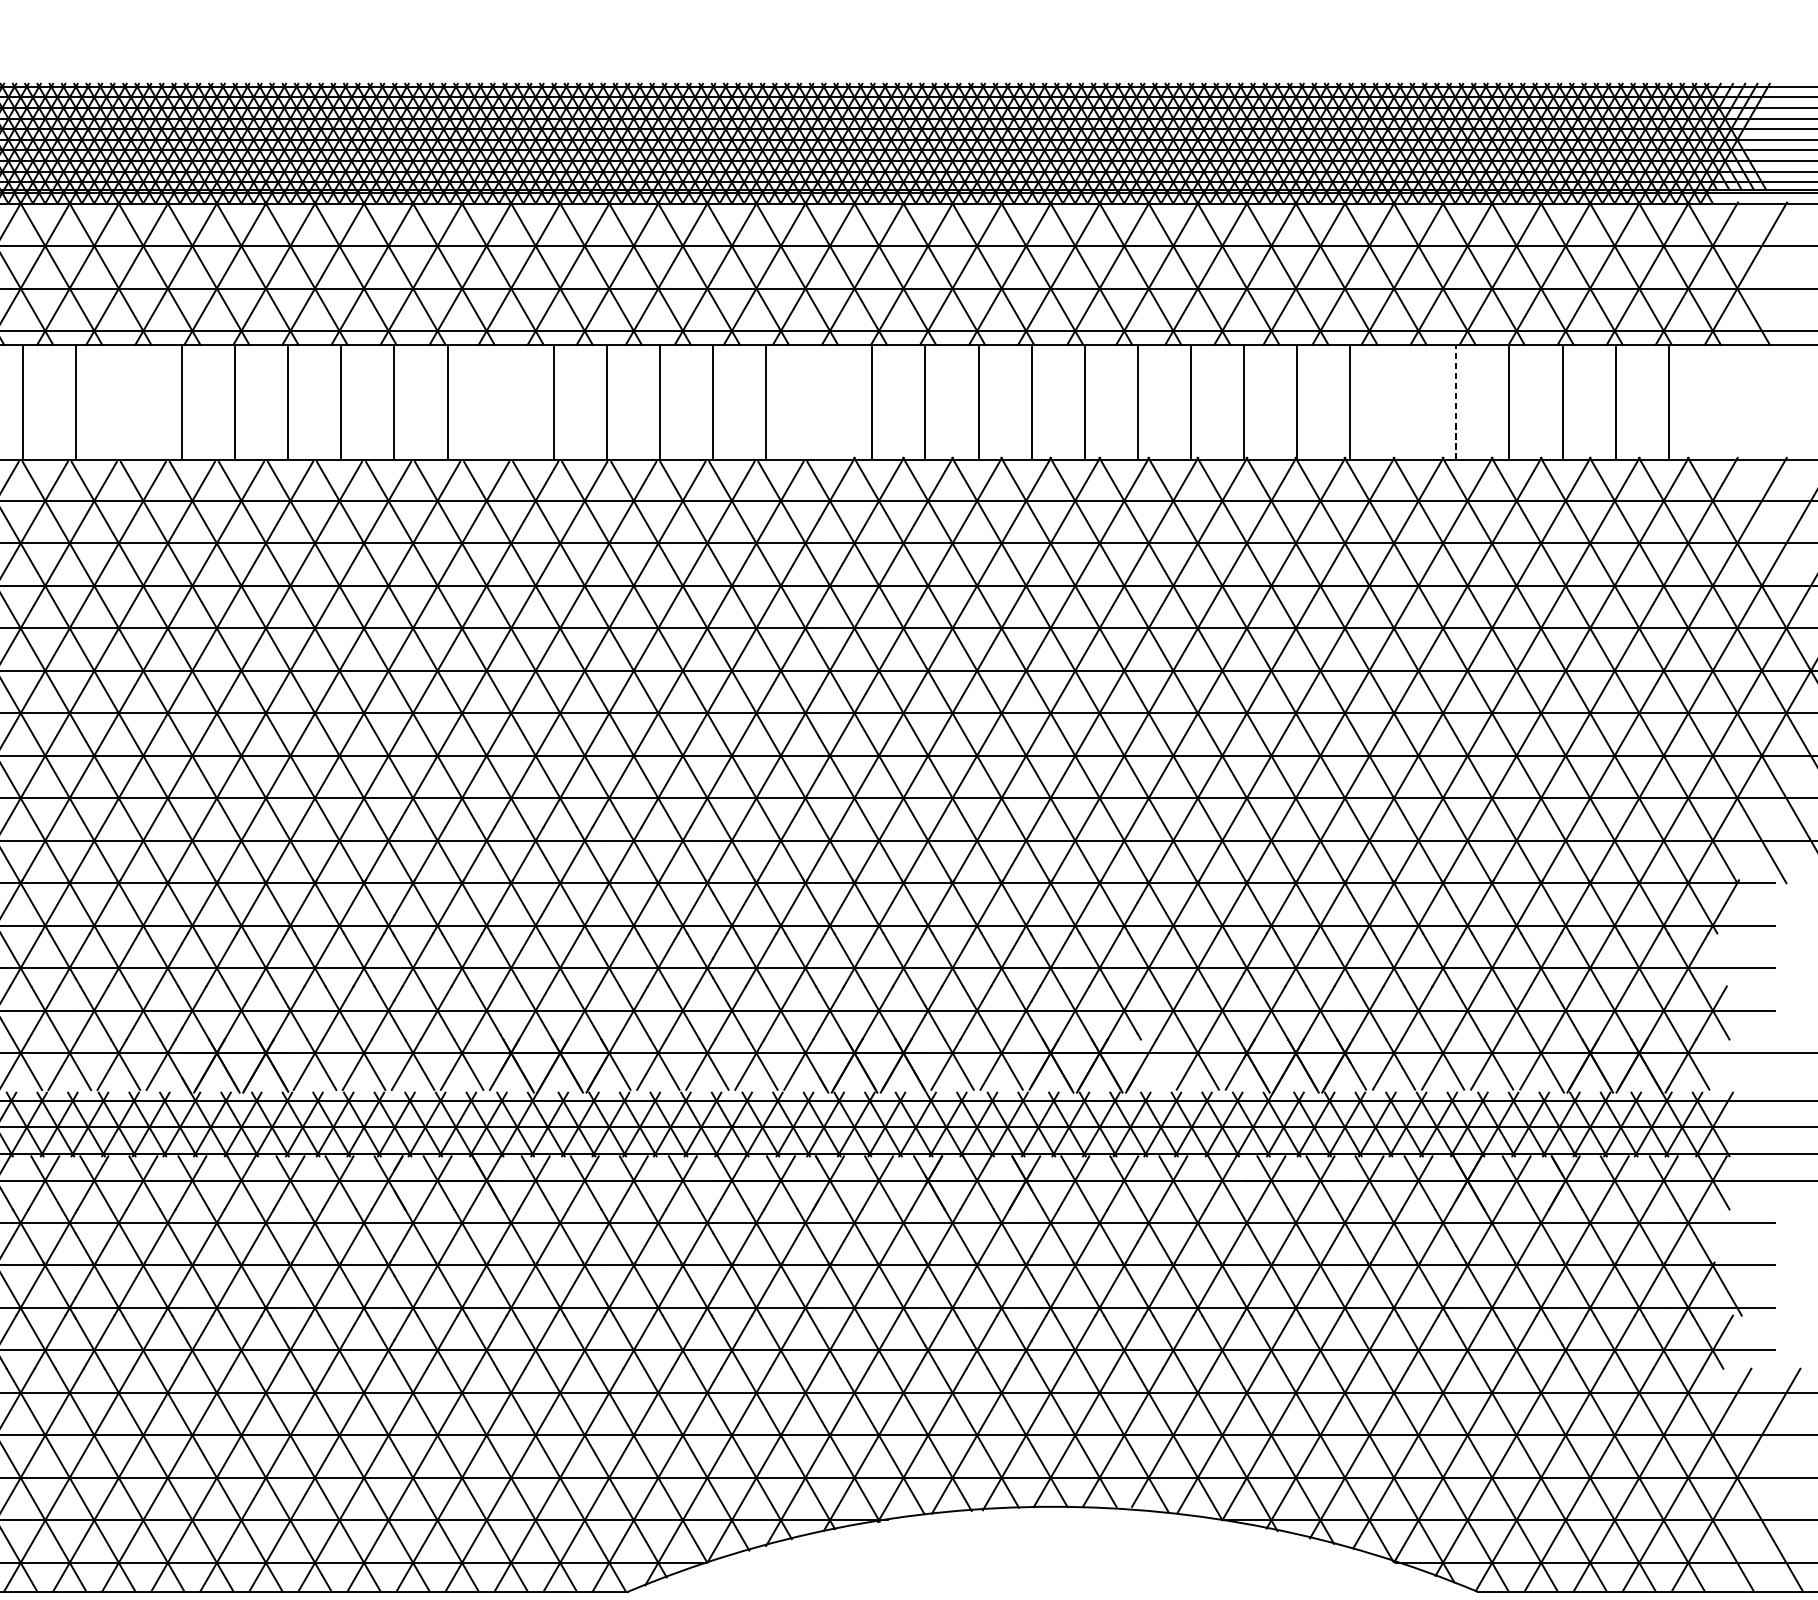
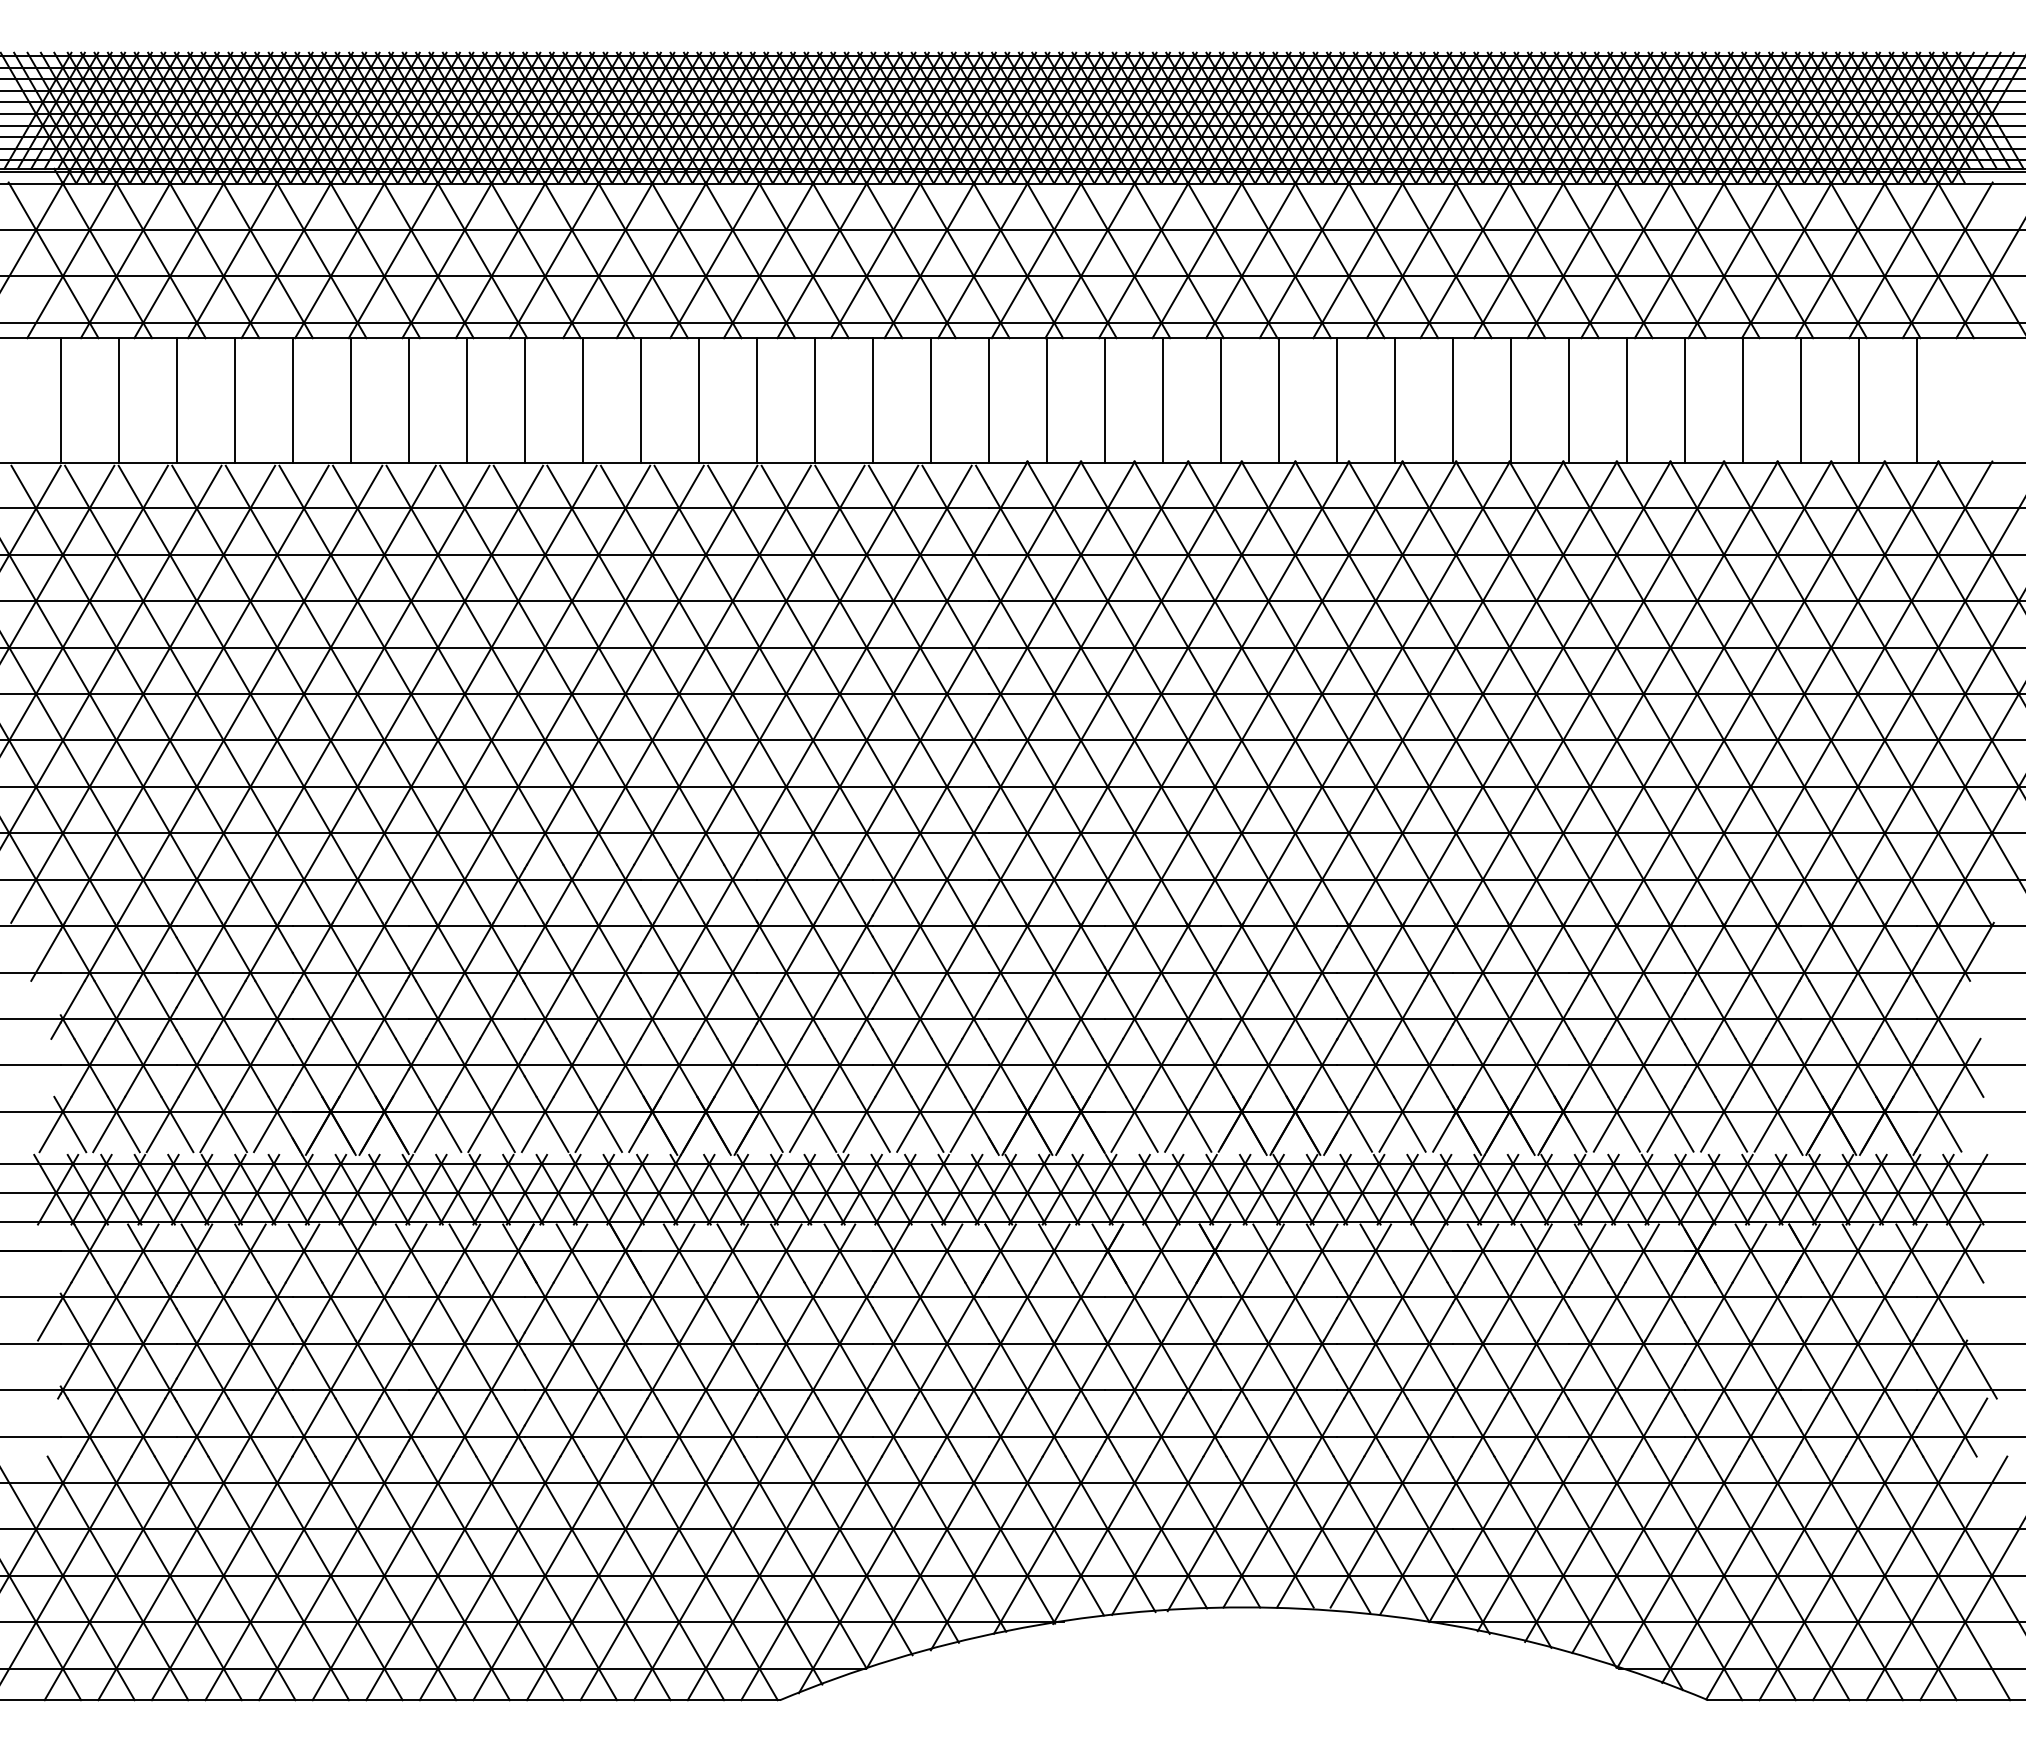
line: (128, 402) -> (234, 400), added
line: (500, 402) -> (640, 400), added
line: (818, 402) -> (988, 400), added
line: (1402, 402) -> (1626, 400), added
line: (1455, 402) -> (1684, 400), dashed -> solid
line: (1155, 1063) -> (1356, 1123), added

